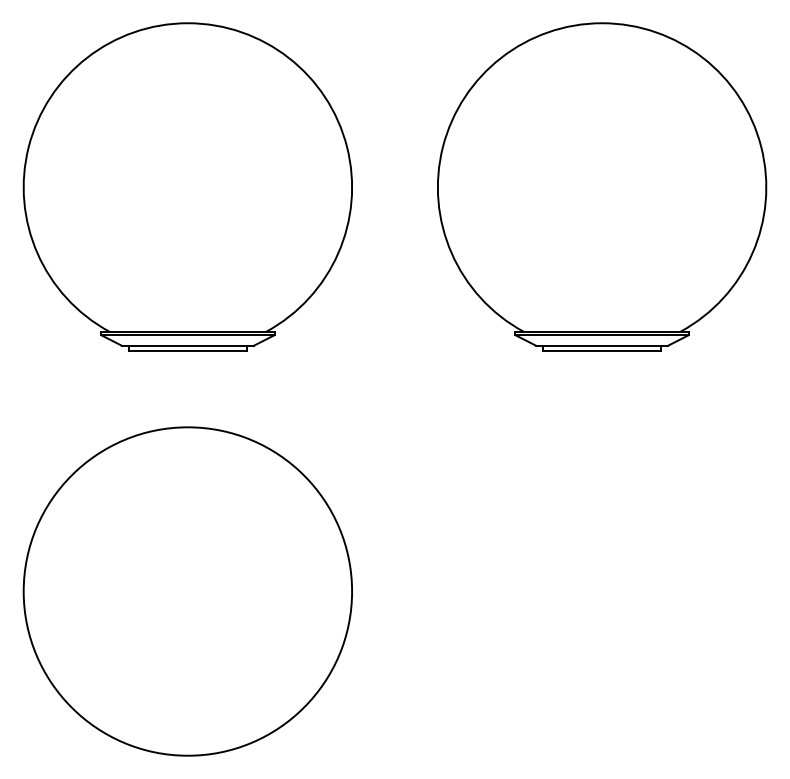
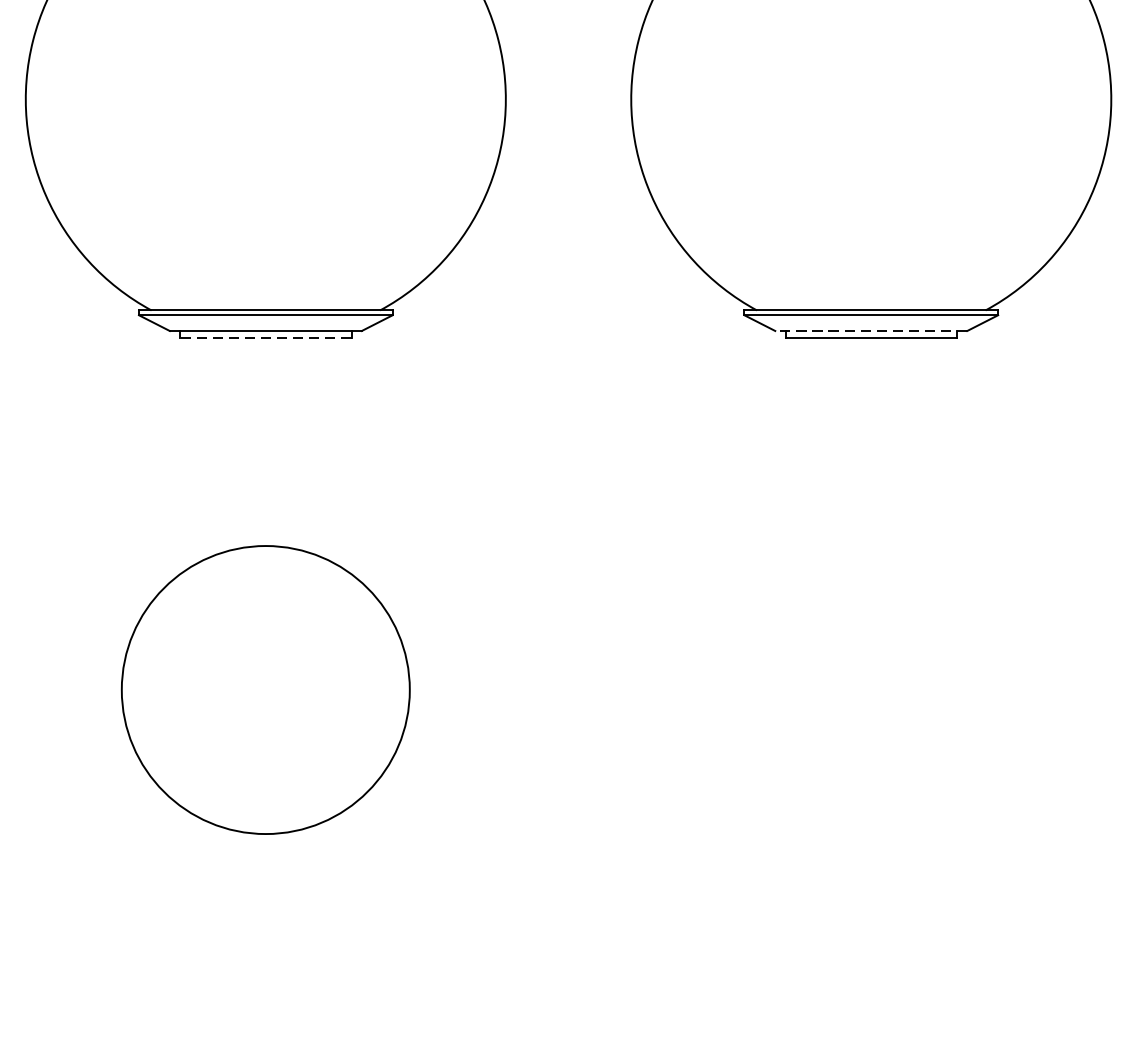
line: (602, 345) -> (871, 330), solid -> dashed
line: (187, 350) -> (265, 337), solid -> dashed
circle: (187, 591) -> (265, 689), size x0.6

